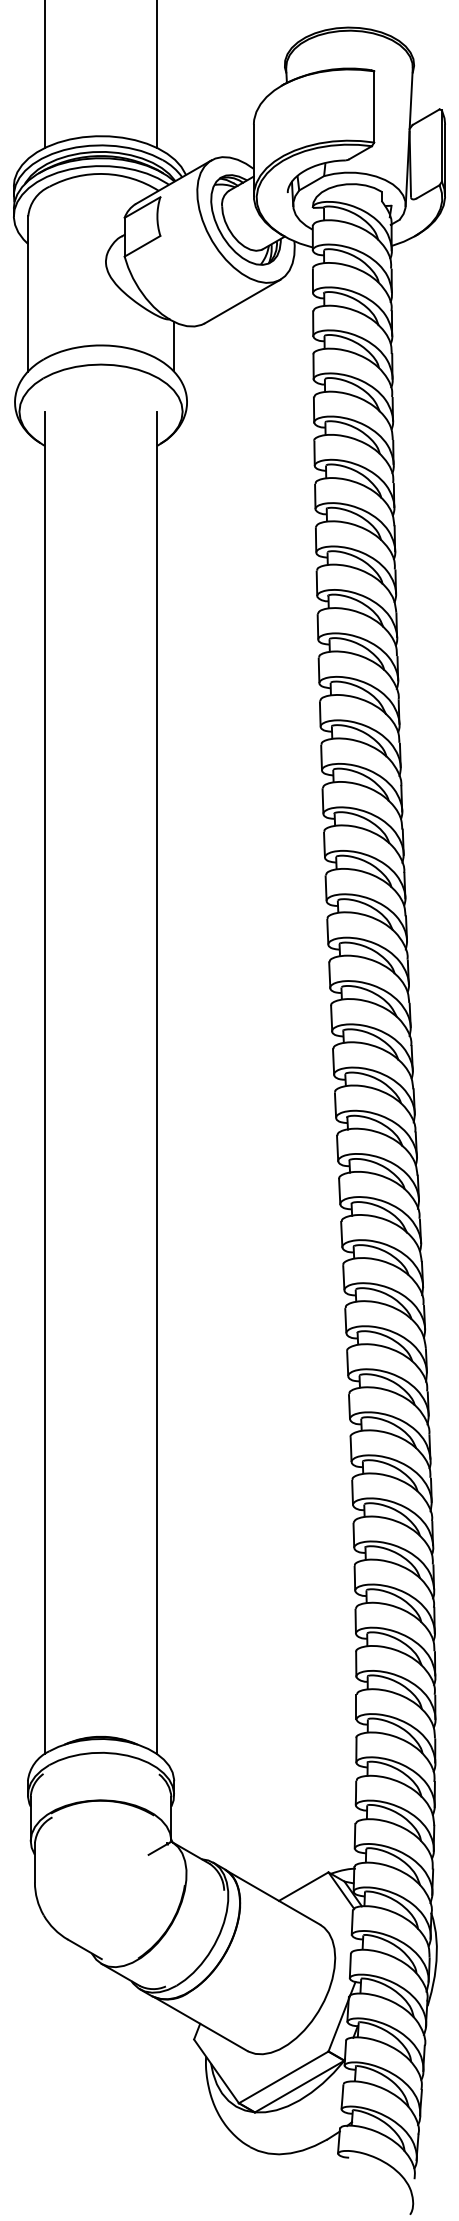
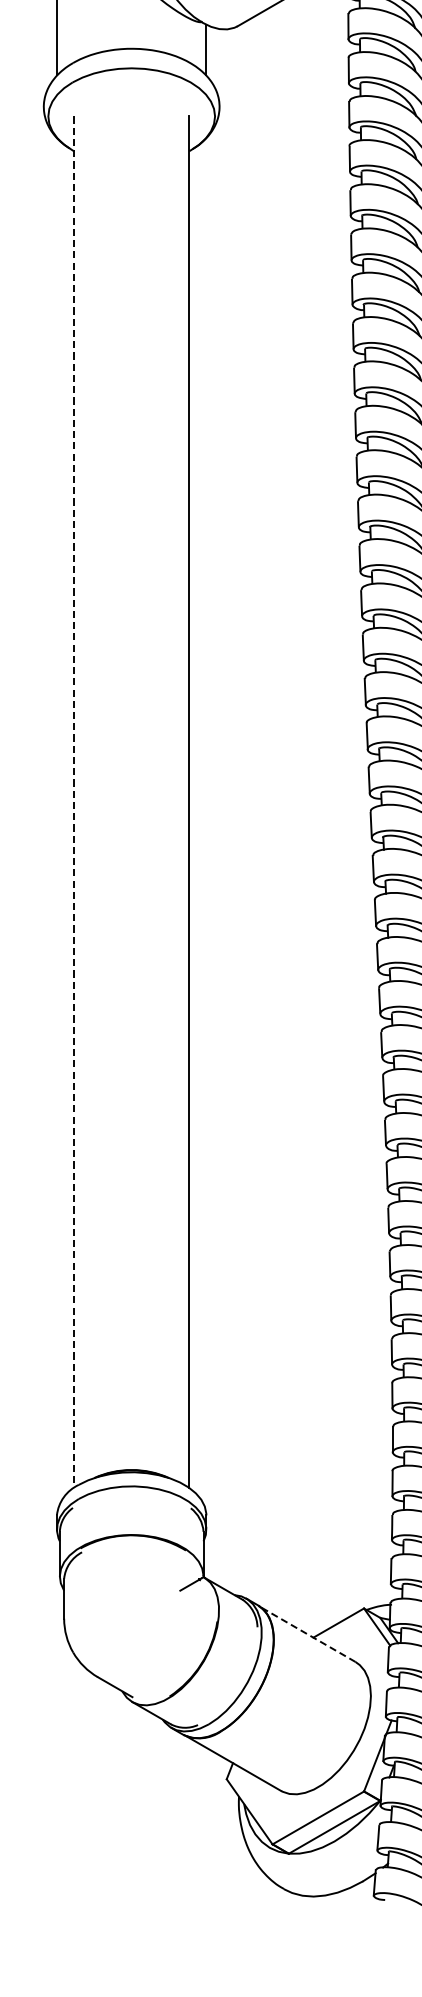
line: (44, 1083) -> (73, 802), solid -> dashed
line: (273, 1897) -> (307, 1634), solid -> dashed

